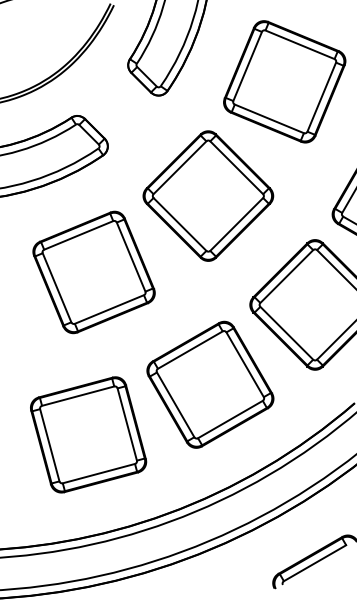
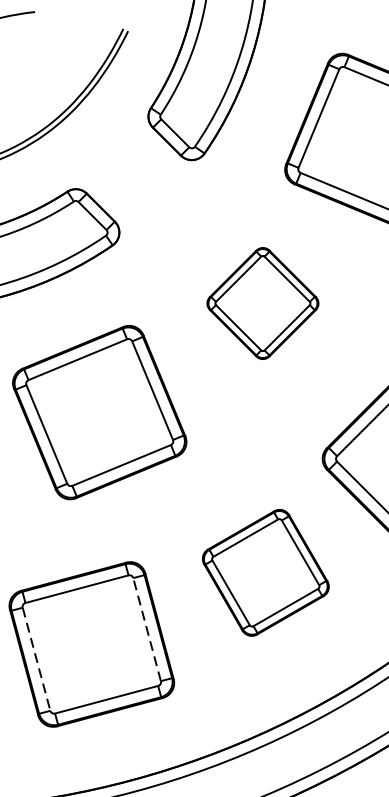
part: (208, 195) -> (263, 302), size x0.6
part: (210, 384) -> (265, 572), size x0.7
line: (127, 424) -> (147, 629), solid -> dashed
line: (49, 445) -> (36, 659), solid -> dashed

